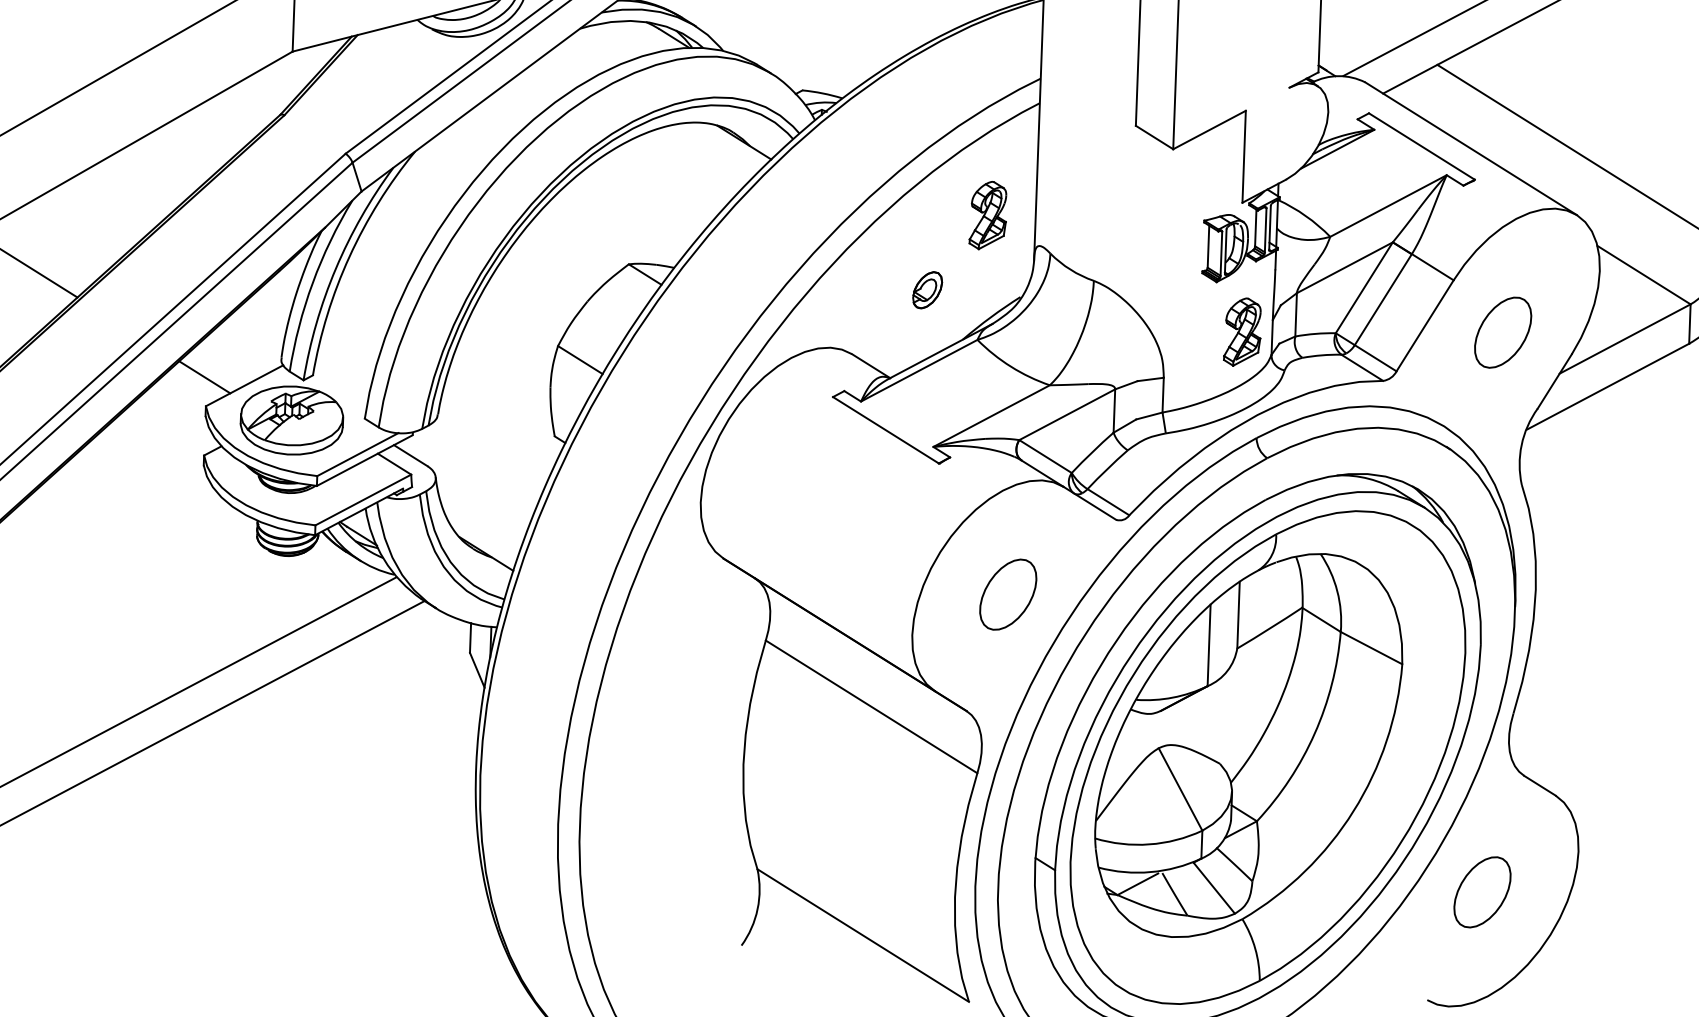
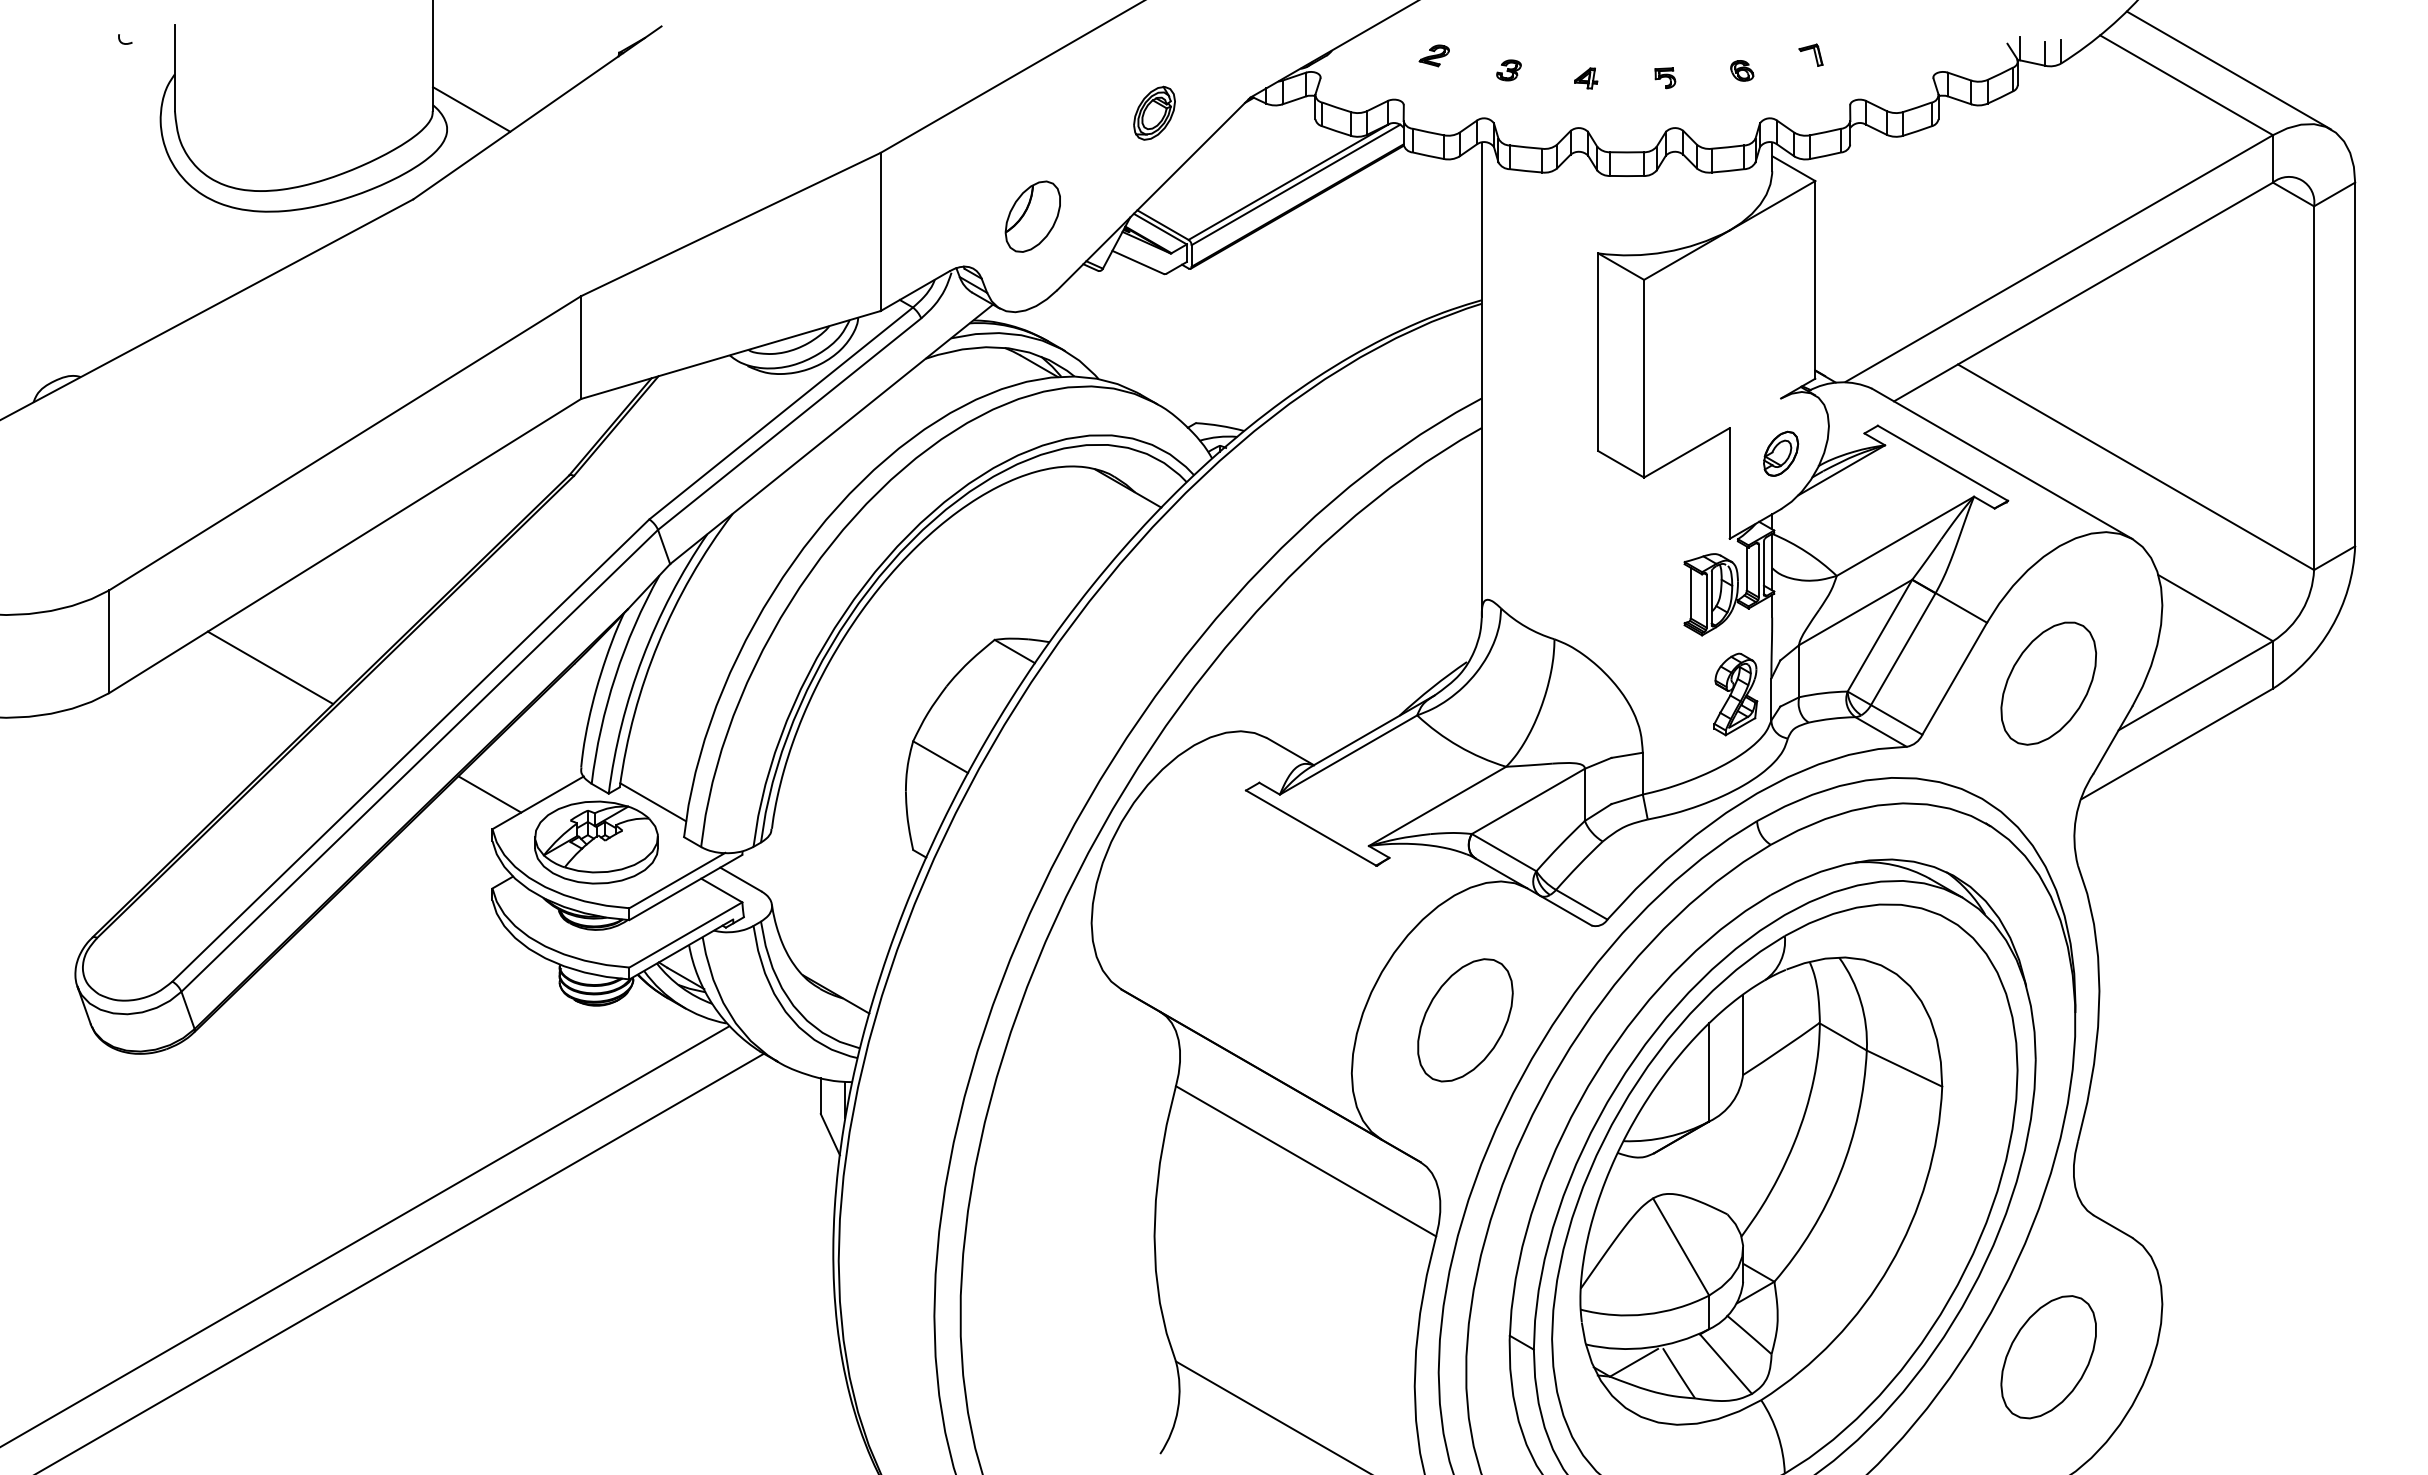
part: (988, 215) -> (1424, 565), removed
part: (928, 289) -> (1781, 453), moved
part: (1502, 332) -> (2048, 683), size x1.43
line: (340, 388) -> (653, 802), added
part: (1008, 594) -> (1465, 1020), size x1.43
part: (1482, 892) -> (2048, 1357), size x1.43

